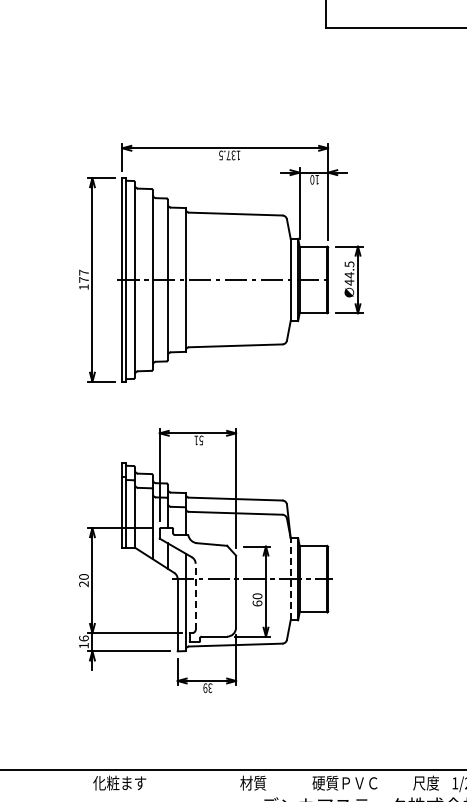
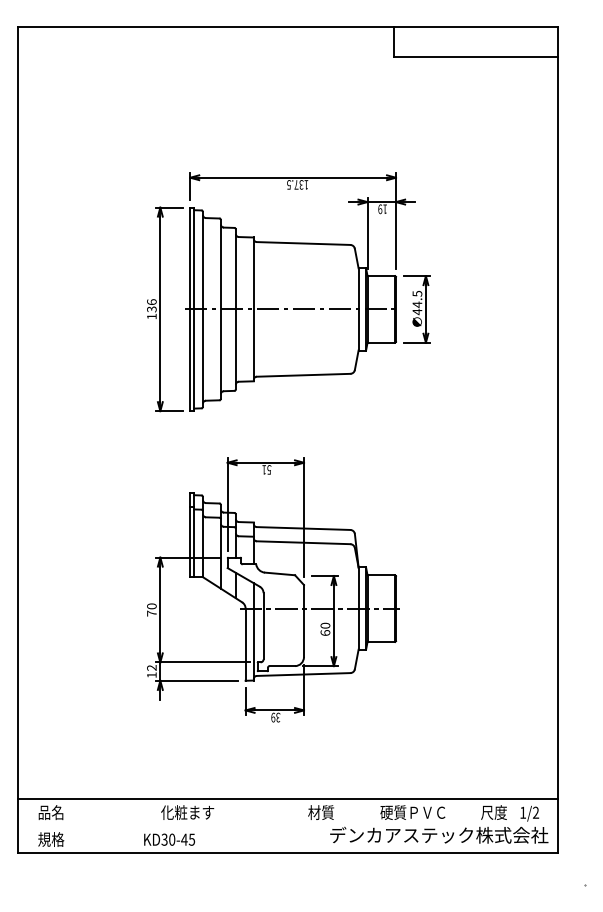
text: (312, 179) -> (380, 208), 10 -> 19
text: (83, 276) -> (151, 305), 177 -> 136
line: (290, 579) -> (358, 608), dashed -> solid
text: (83, 584) -> (151, 613), 20 -> 70
line: (195, 596) -> (263, 625), dashed -> solid
text: (83, 638) -> (151, 667), 16 -> 12

